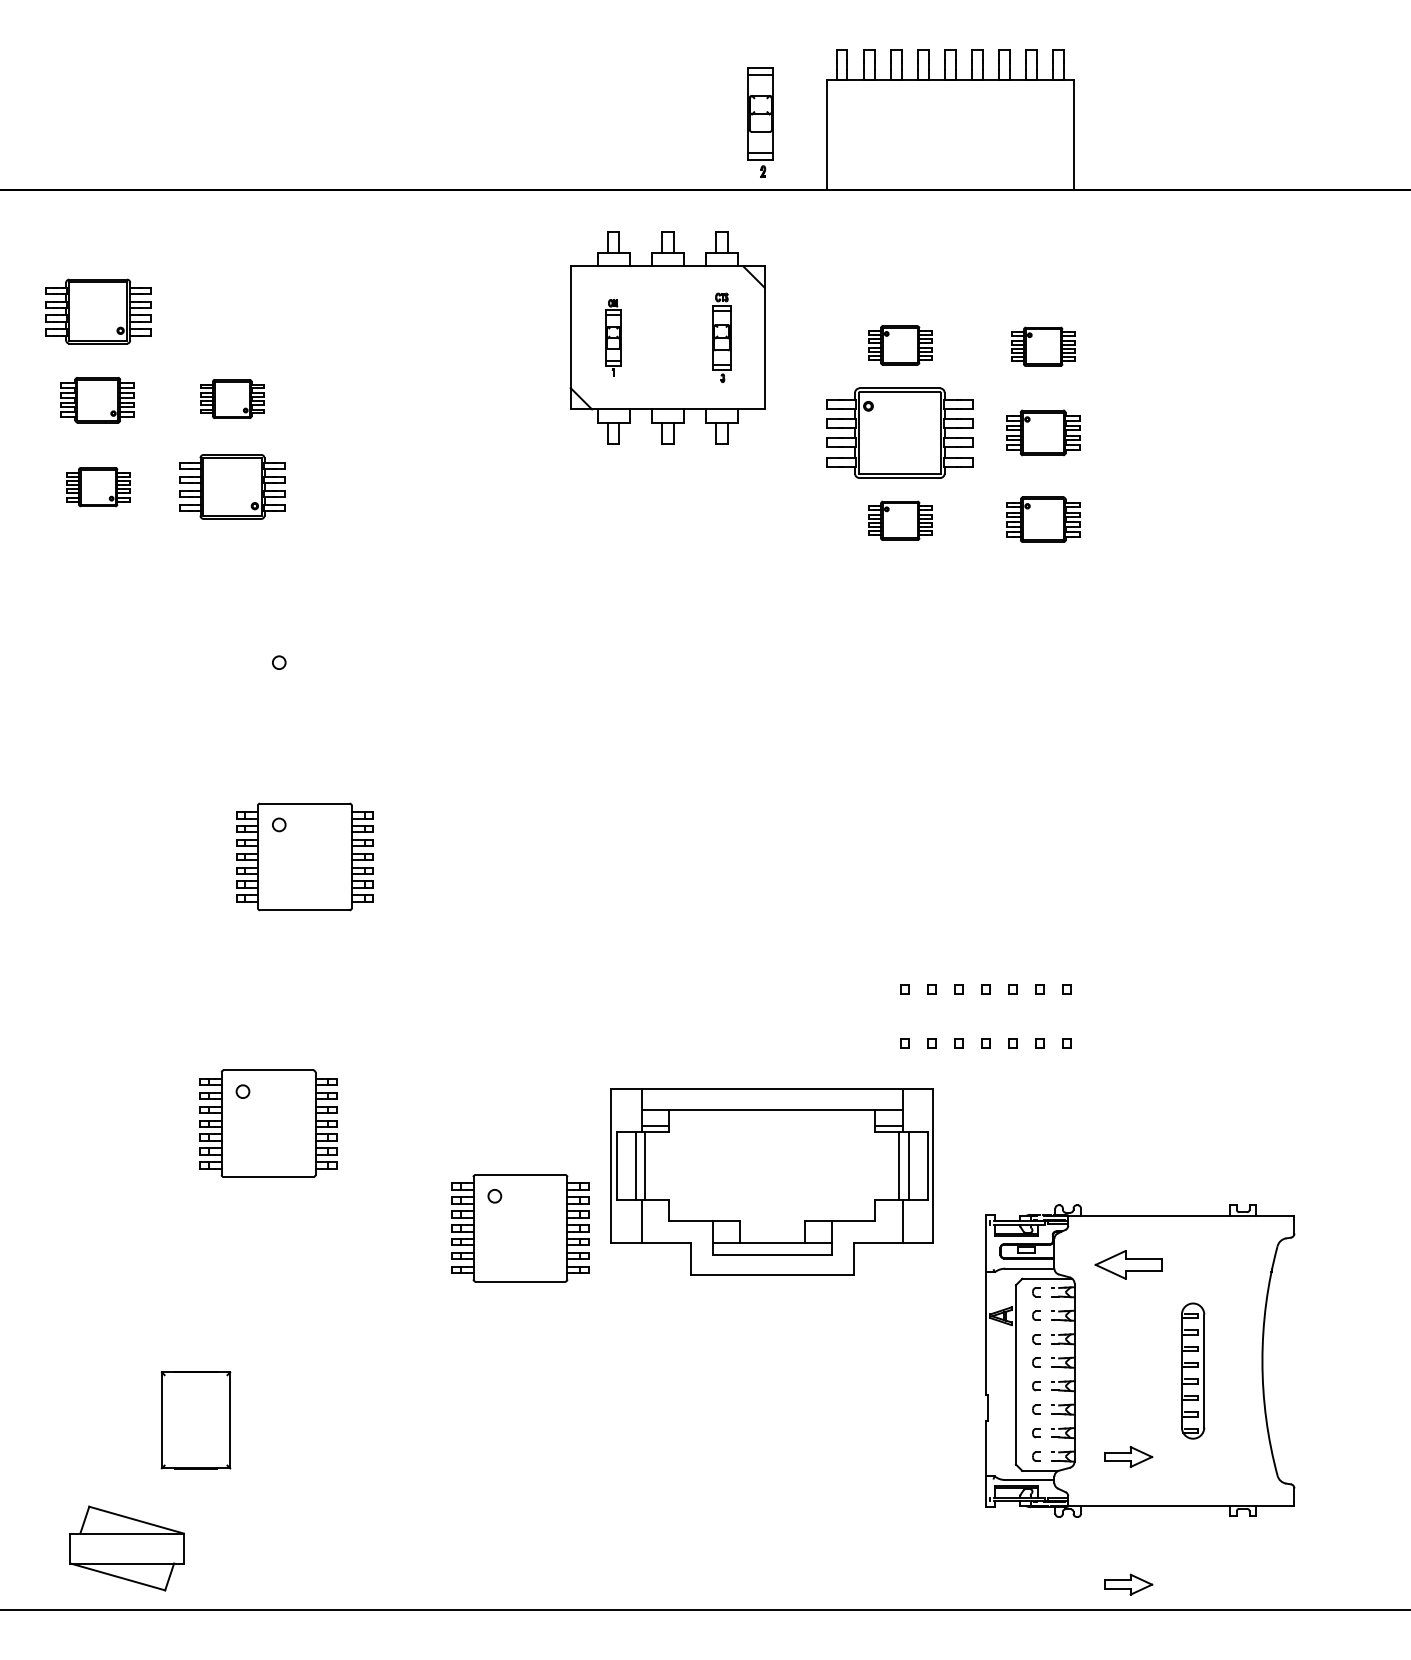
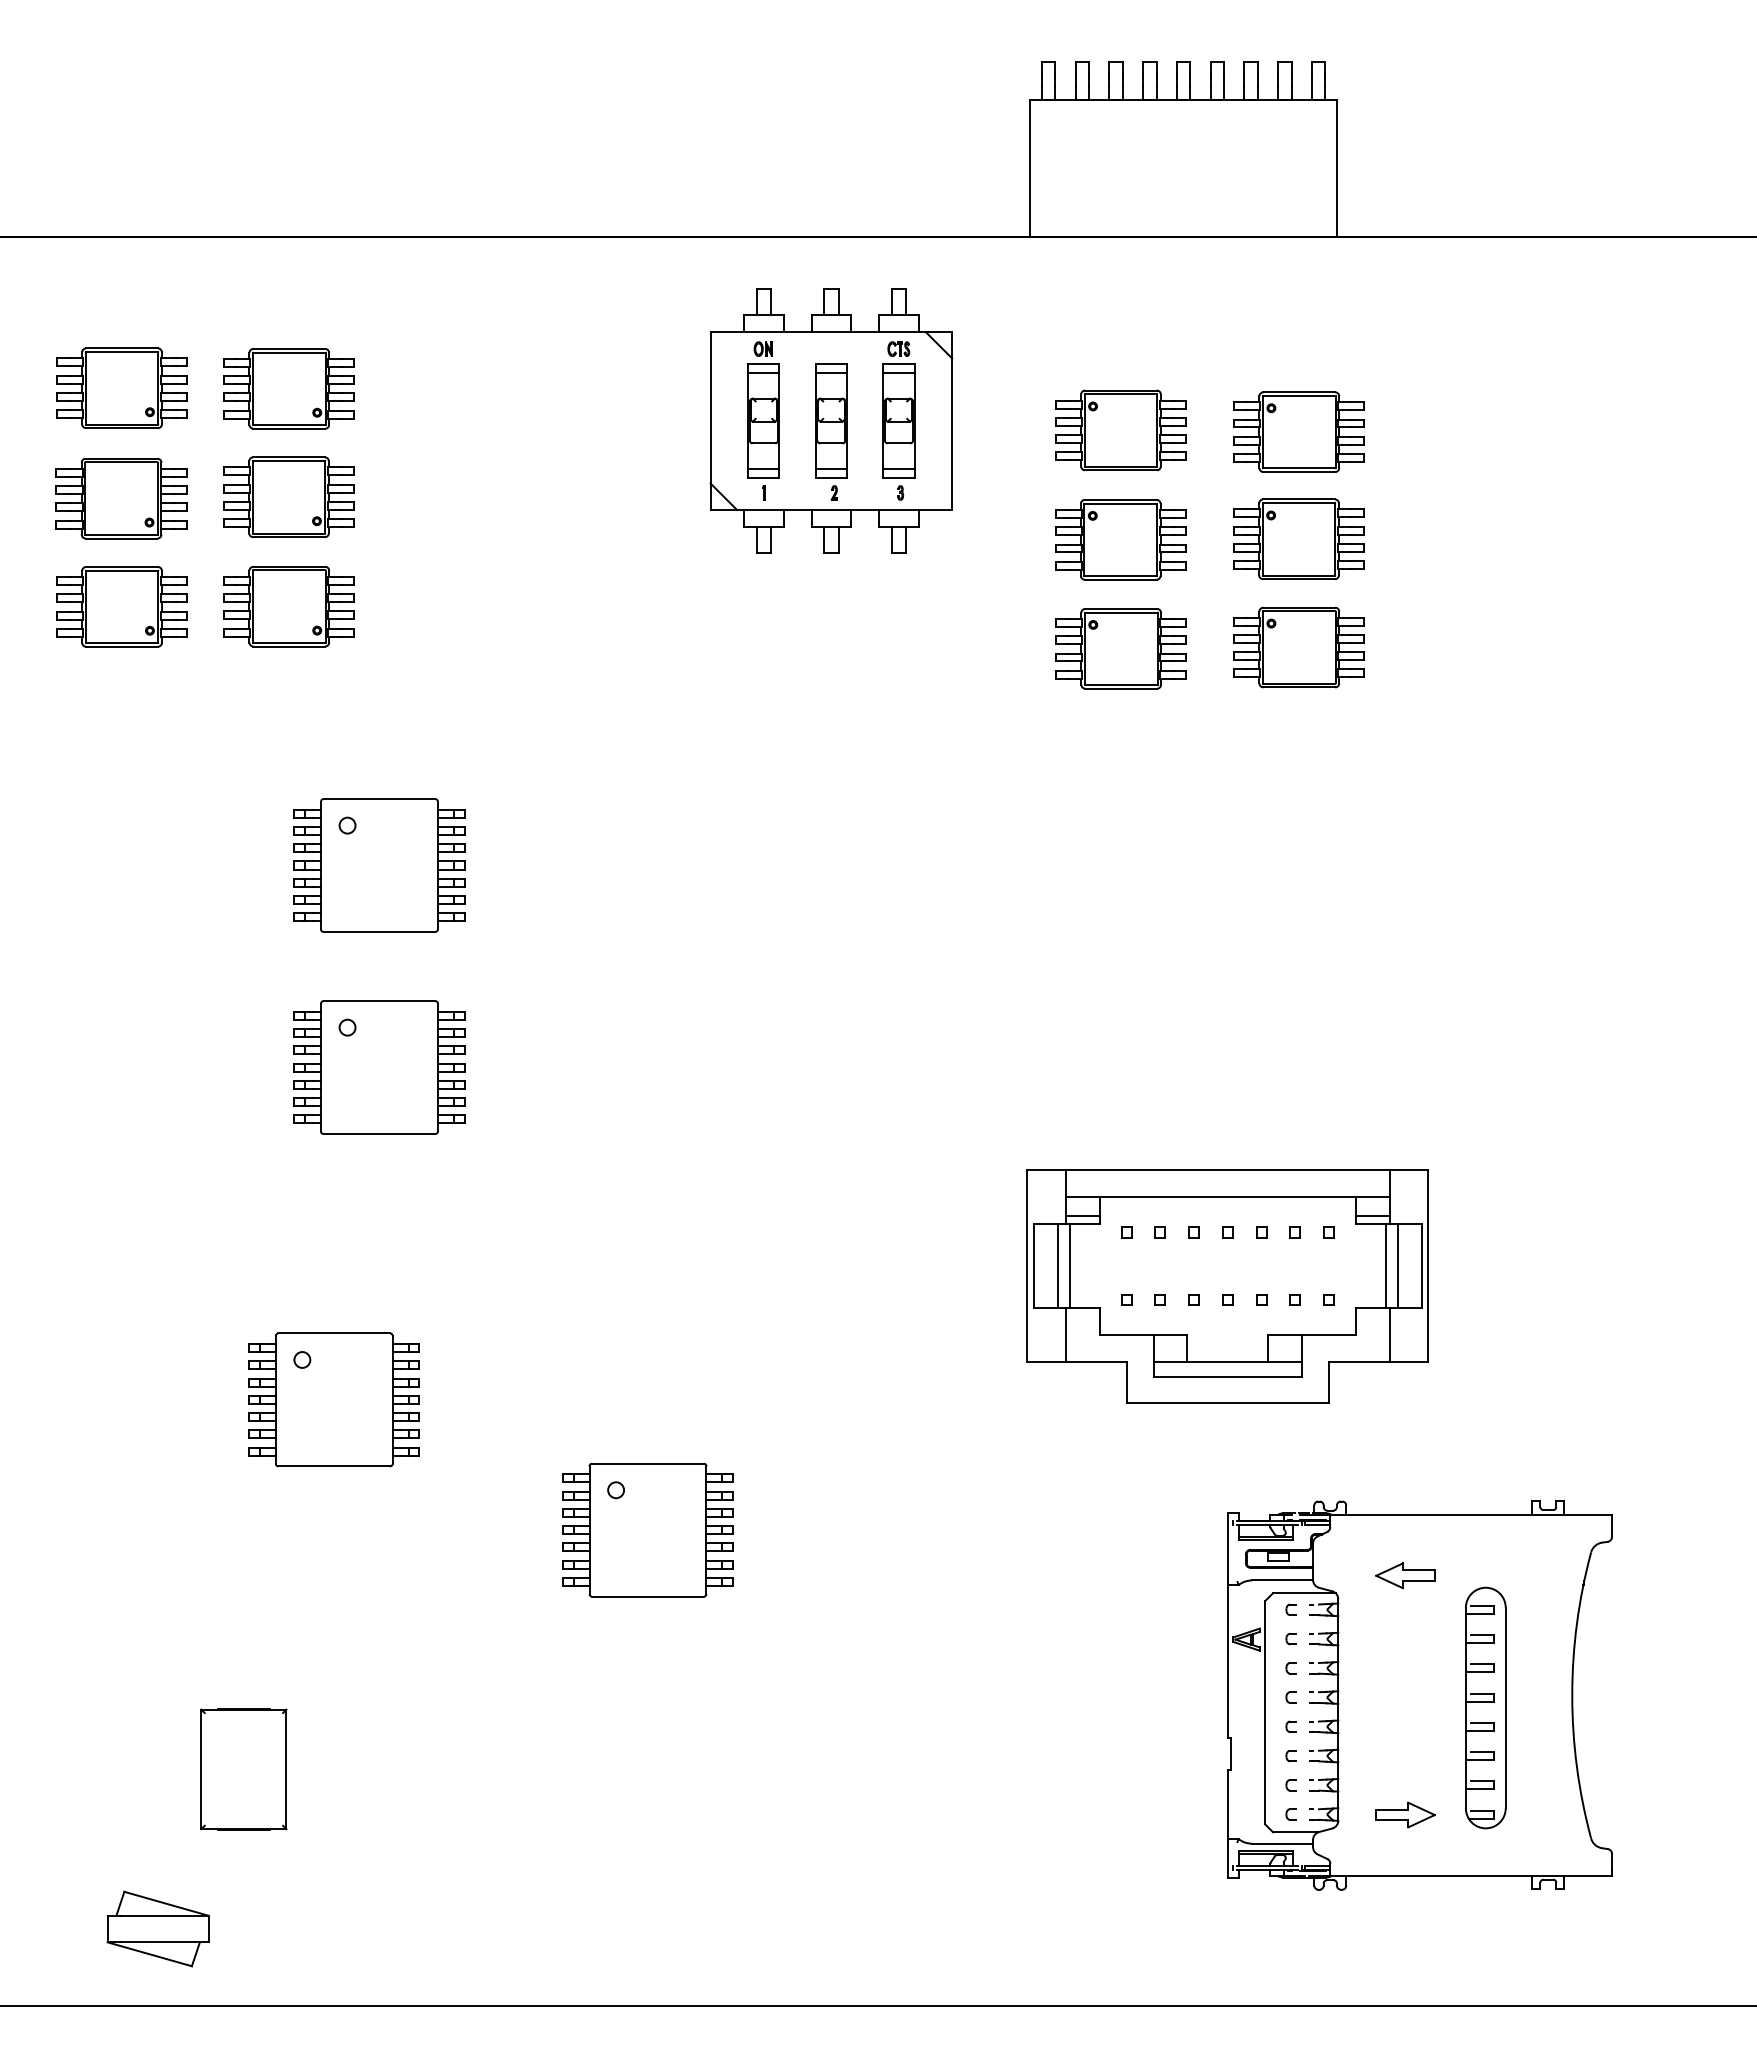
part: (760, 122) -> (831, 431), moved
part: (231, 311) -> (288, 388), added
part: (613, 337) -> (763, 420), size x1.67
part: (721, 337) -> (898, 420), size x1.43
part: (899, 345) -> (1120, 430), size x1.67
part: (1042, 346) -> (1298, 431), size x1.67
part: (231, 398) -> (288, 496), size x1.67
part: (97, 400) -> (121, 498), size x1.43
part: (899, 433) -> (1120, 539), size x0.71
part: (1042, 433) -> (1298, 539), size x1.43
part: (97, 486) -> (121, 606), size x1.67
part: (1042, 519) -> (1298, 647), size x1.43
part: (899, 520) -> (1120, 648), size x1.67
part: (304, 694) -> (379, 865), added
part: (772, 1182) -> (1227, 1286), moved
part: (1128, 1264) -> (1405, 1575), size x0.71
part: (1192, 1370) -> (1485, 1707), size x1.43
part: (126, 1548) -> (157, 1928), size x0.71
part: (1128, 1584) -> (1405, 1973), removed

